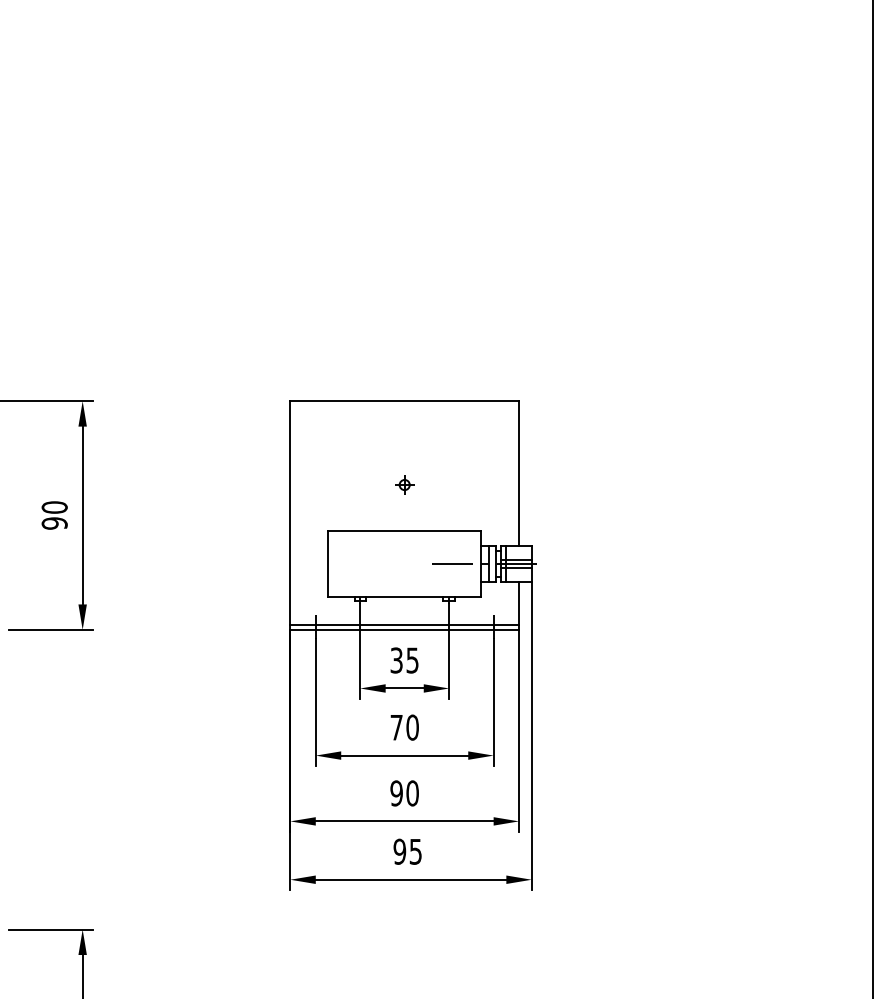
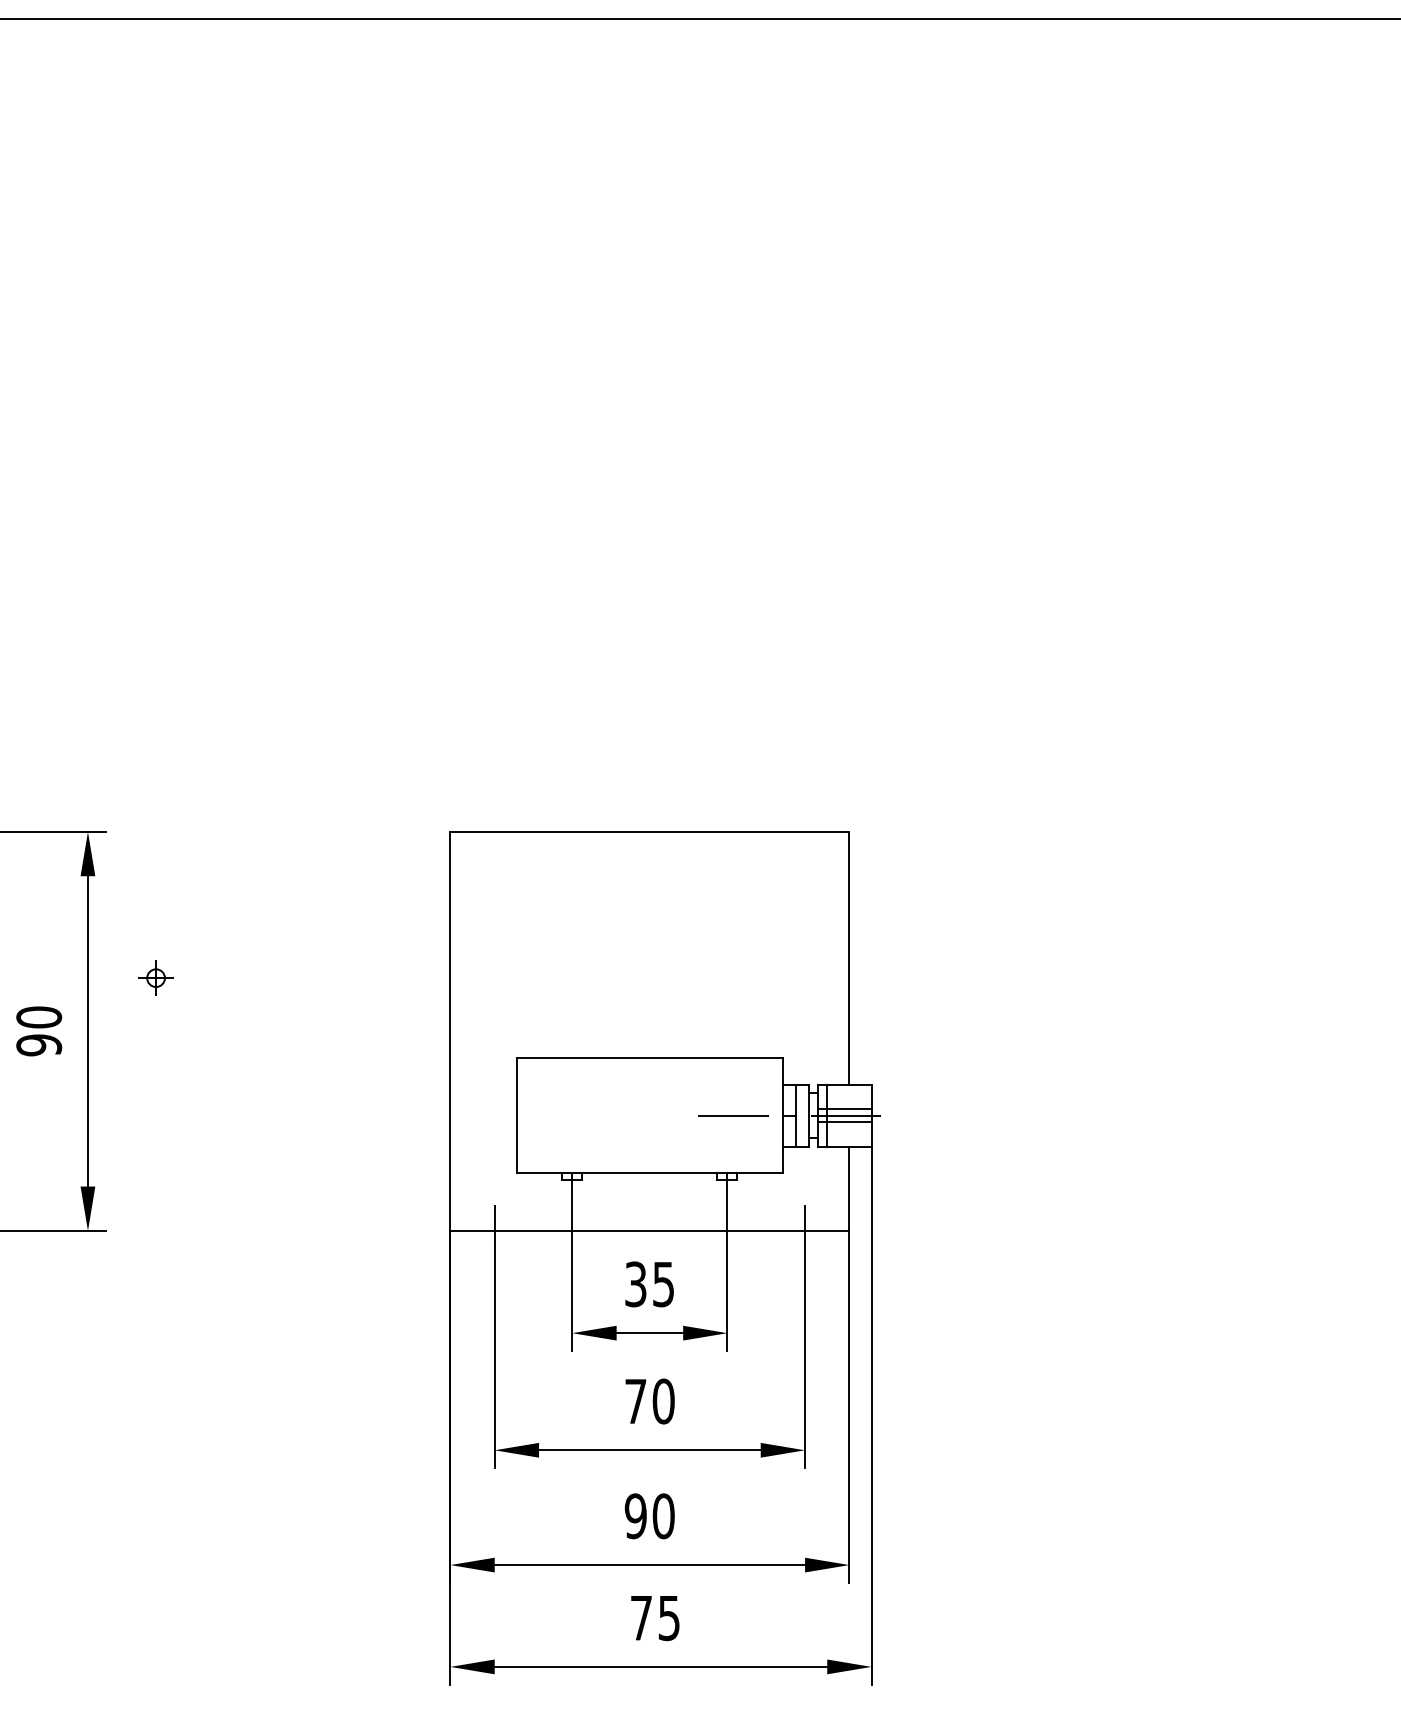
part: (404, 484) -> (155, 977), moved
line: (404, 624) -> (649, 1221), removed
text: (399, 851) -> (640, 1617), 95 -> 75

